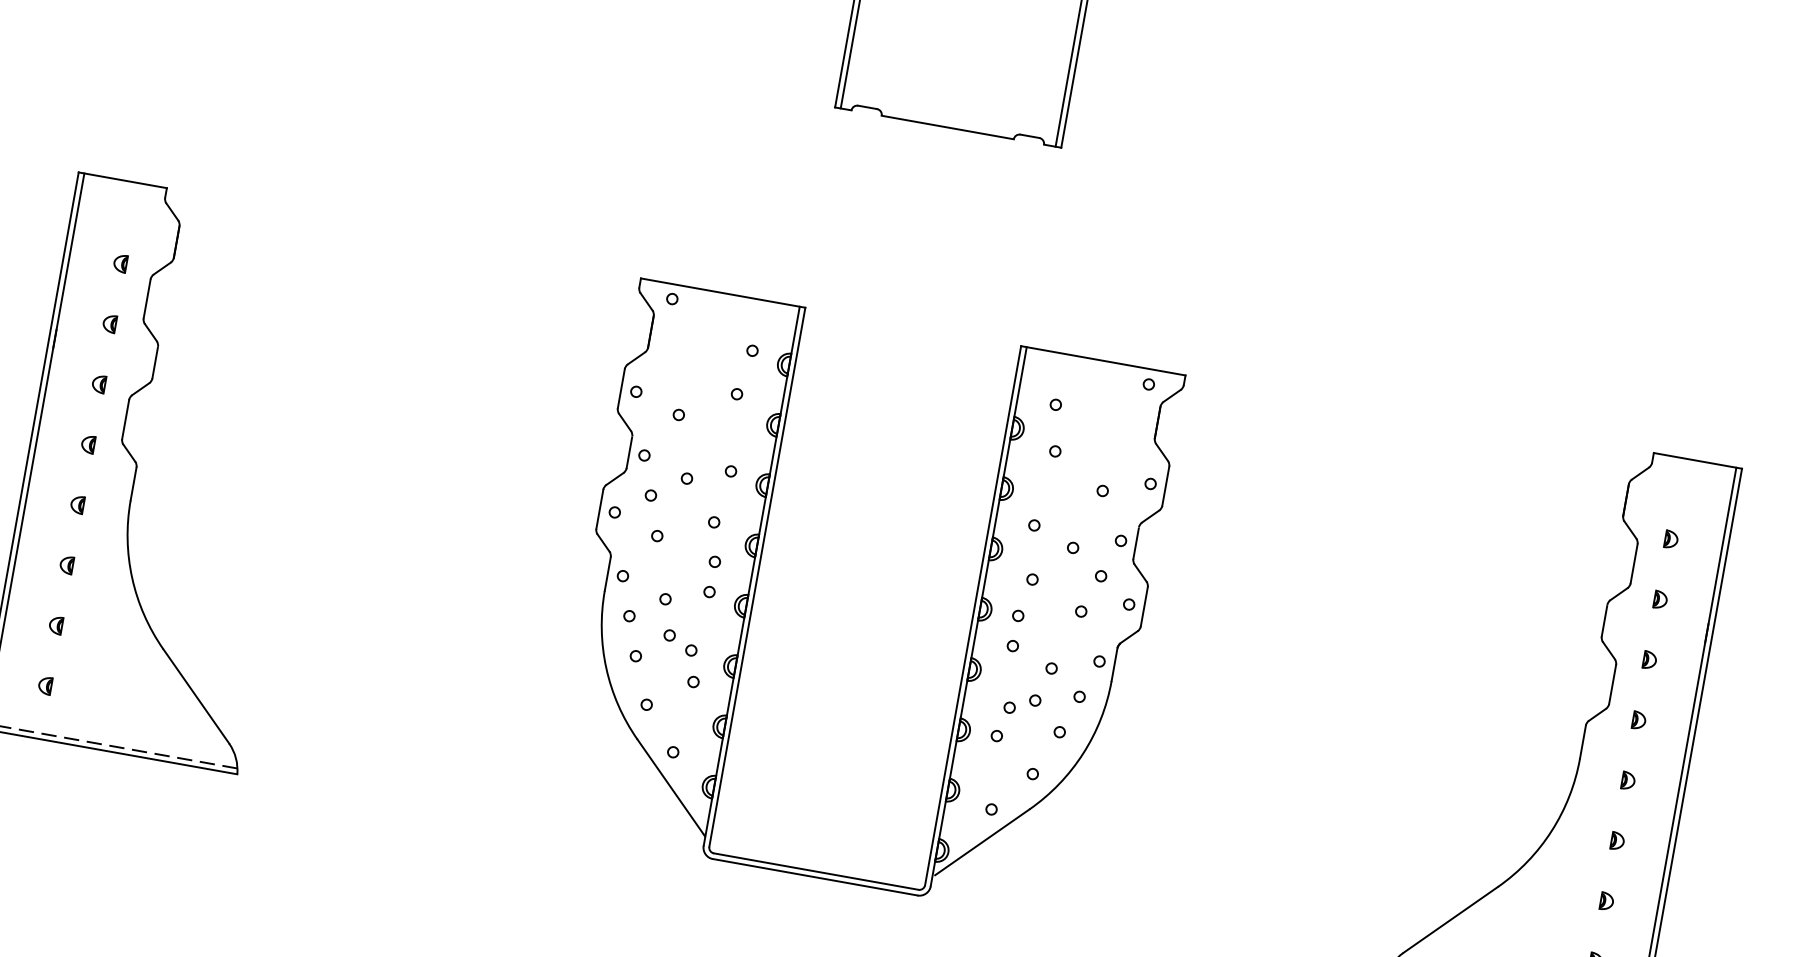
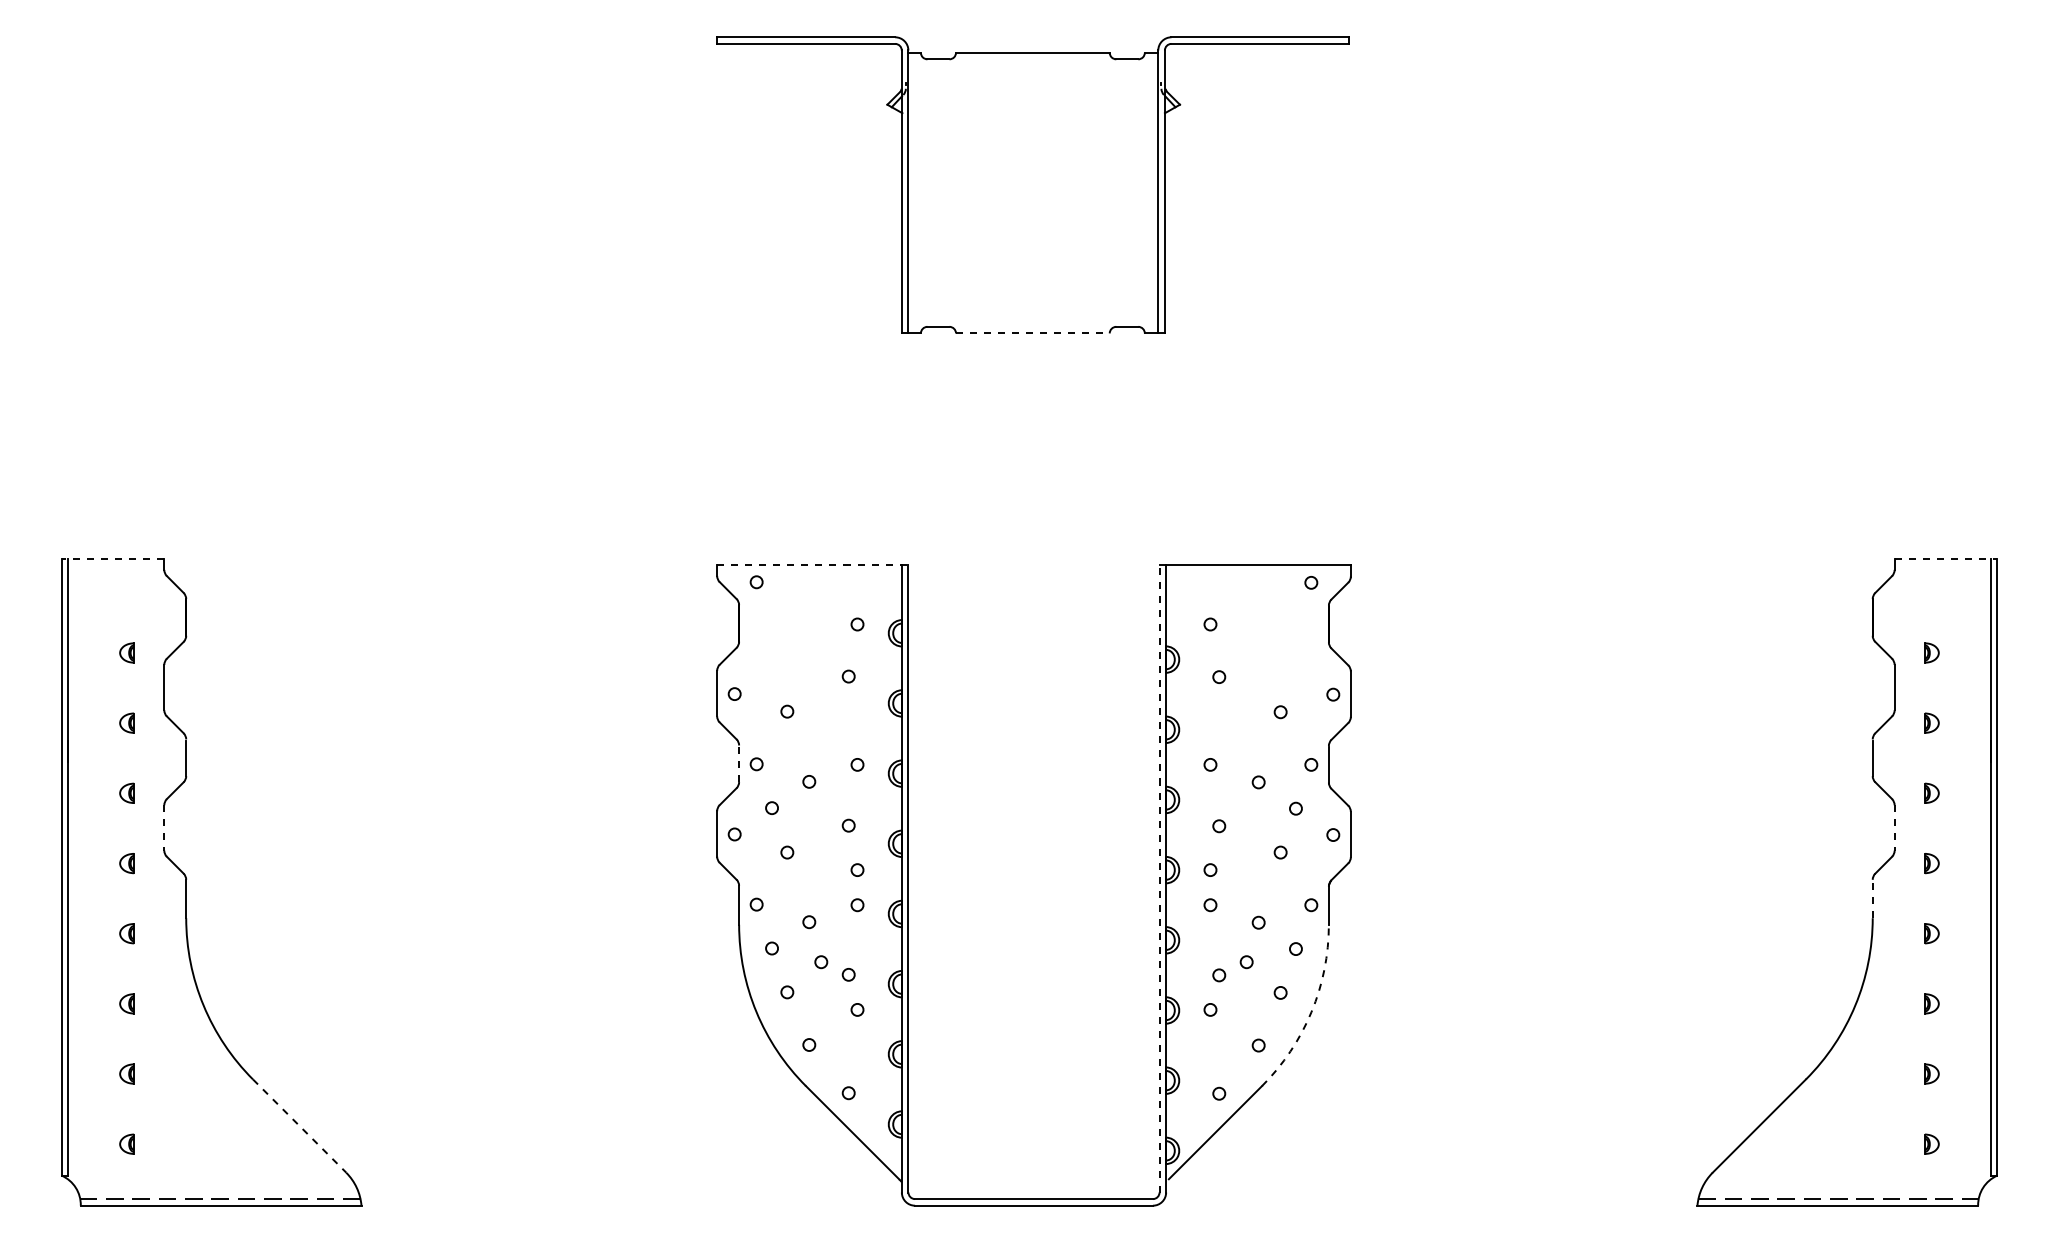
line: (947, 127) -> (1032, 333), solid -> dashed
line: (122, 180) -> (112, 558), solid -> dashed
line: (722, 293) -> (812, 565), solid -> dashed
line: (125, 419) -> (164, 827), solid -> dashed
line: (629, 453) -> (739, 764), solid -> dashed
line: (1698, 460) -> (1946, 558), solid -> dashed
line: (973, 615) -> (1159, 878), solid -> dashed
line: (1612, 684) -> (1894, 827), solid -> dashed
line: (196, 696) -> (299, 1126), solid -> dashed
line: (1582, 741) -> (1872, 898), solid -> dashed
arc: (1083, 753) -> (1311, 1012), solid -> dashed

